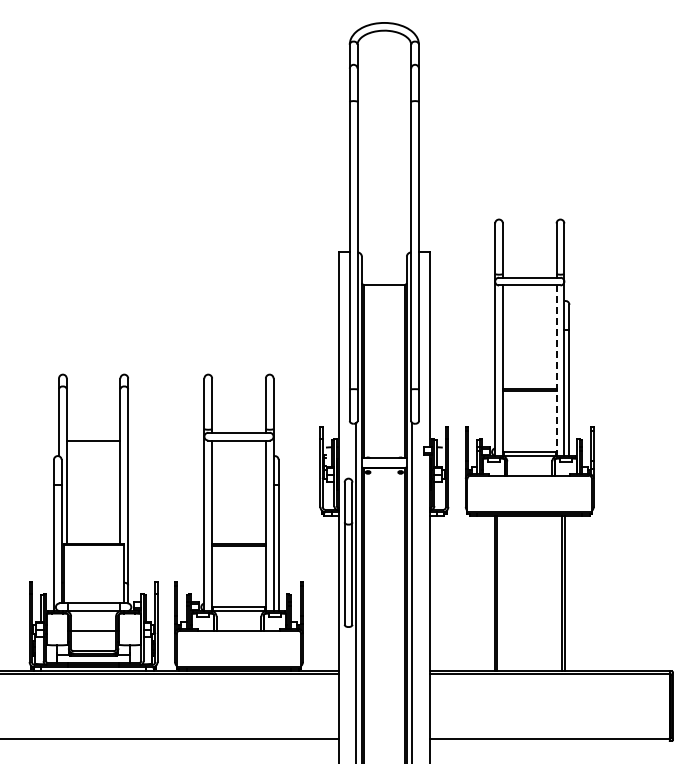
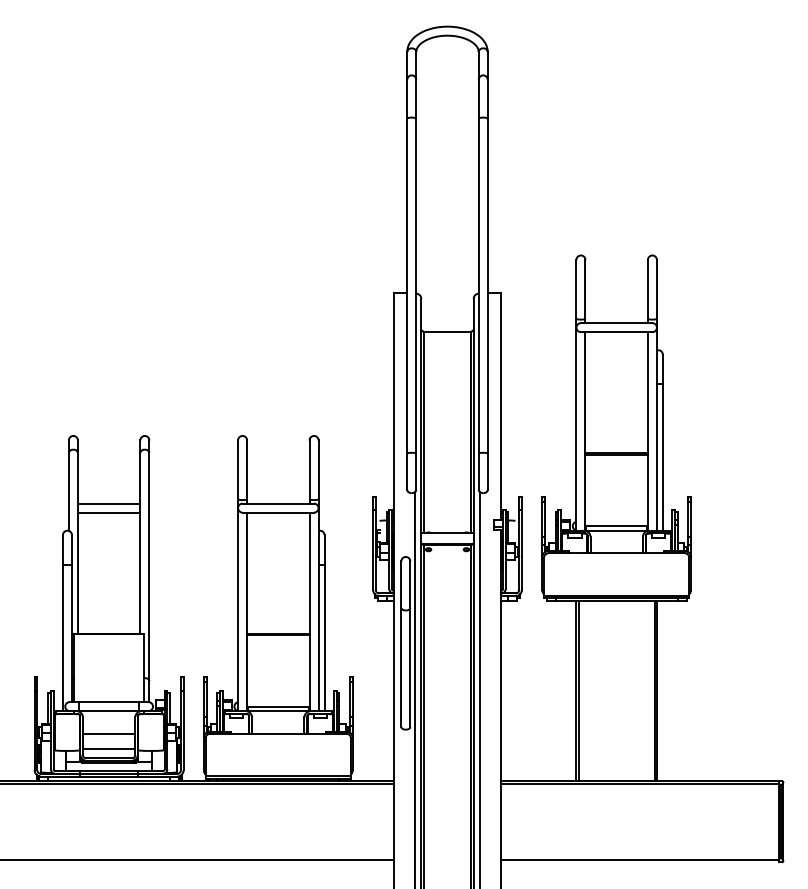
line: (556, 371) -> (647, 432), dashed -> solid
line: (93, 432) -> (109, 503), added
line: (93, 643) -> (109, 748), added

